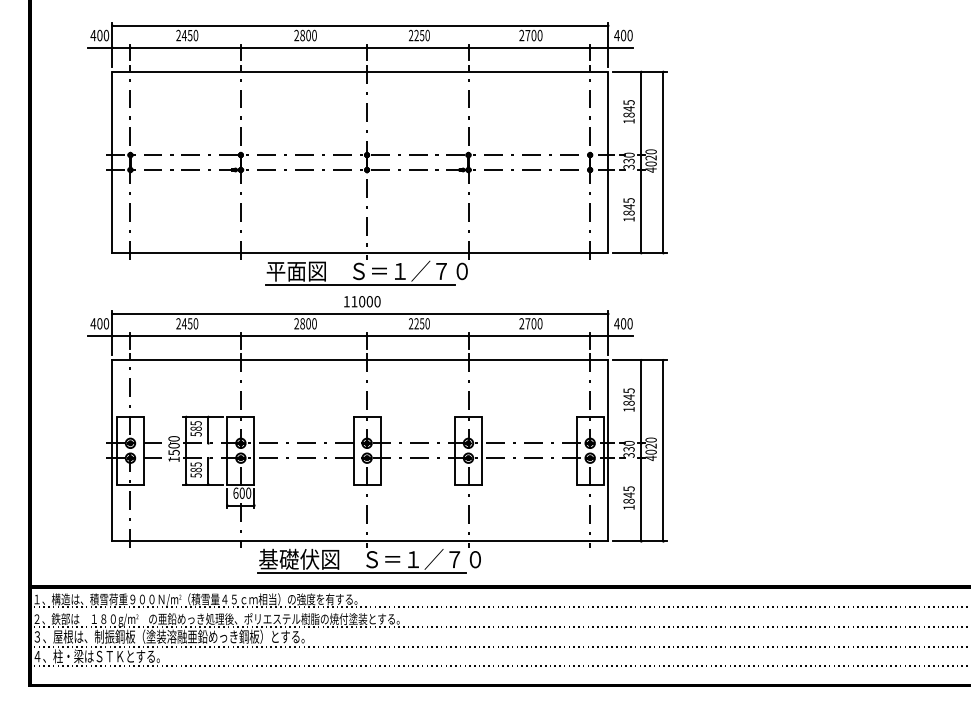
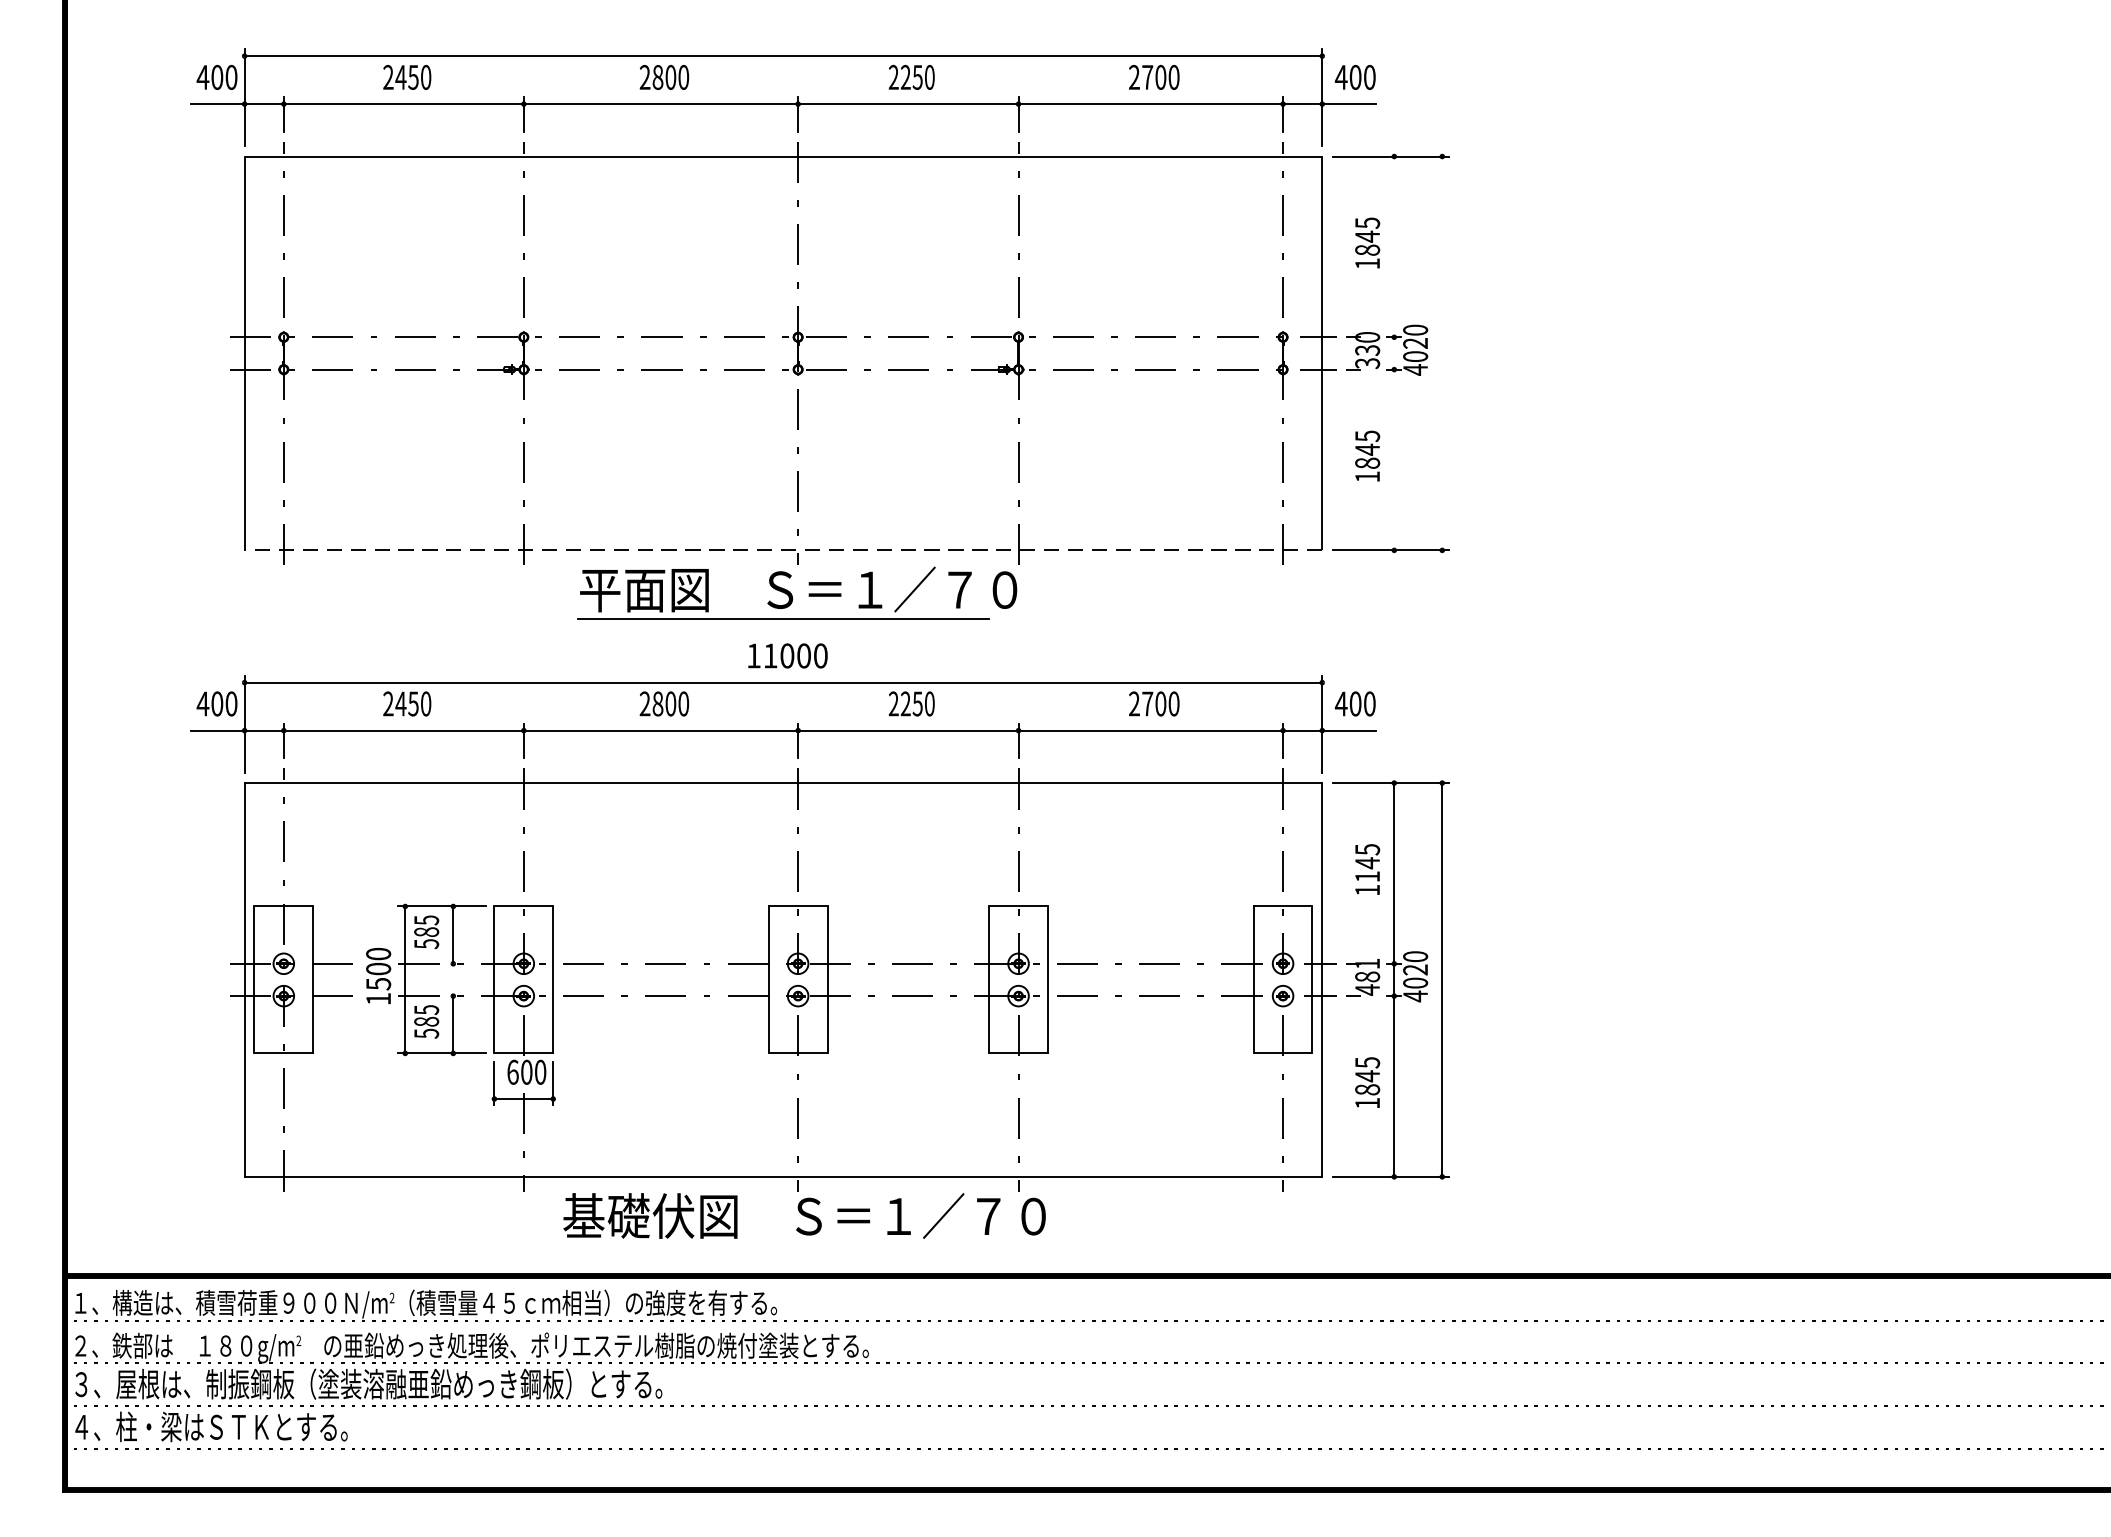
line: (641, 162) -> (1394, 353), removed
line: (663, 162) -> (1442, 353), removed
line: (360, 253) -> (783, 551), solid -> dashed
text: (628, 402) -> (1366, 875), 1845 -> 1145
text: (628, 449) -> (1366, 977), 330 -> 481
line: (362, 572) -> (788, 1244), removed

